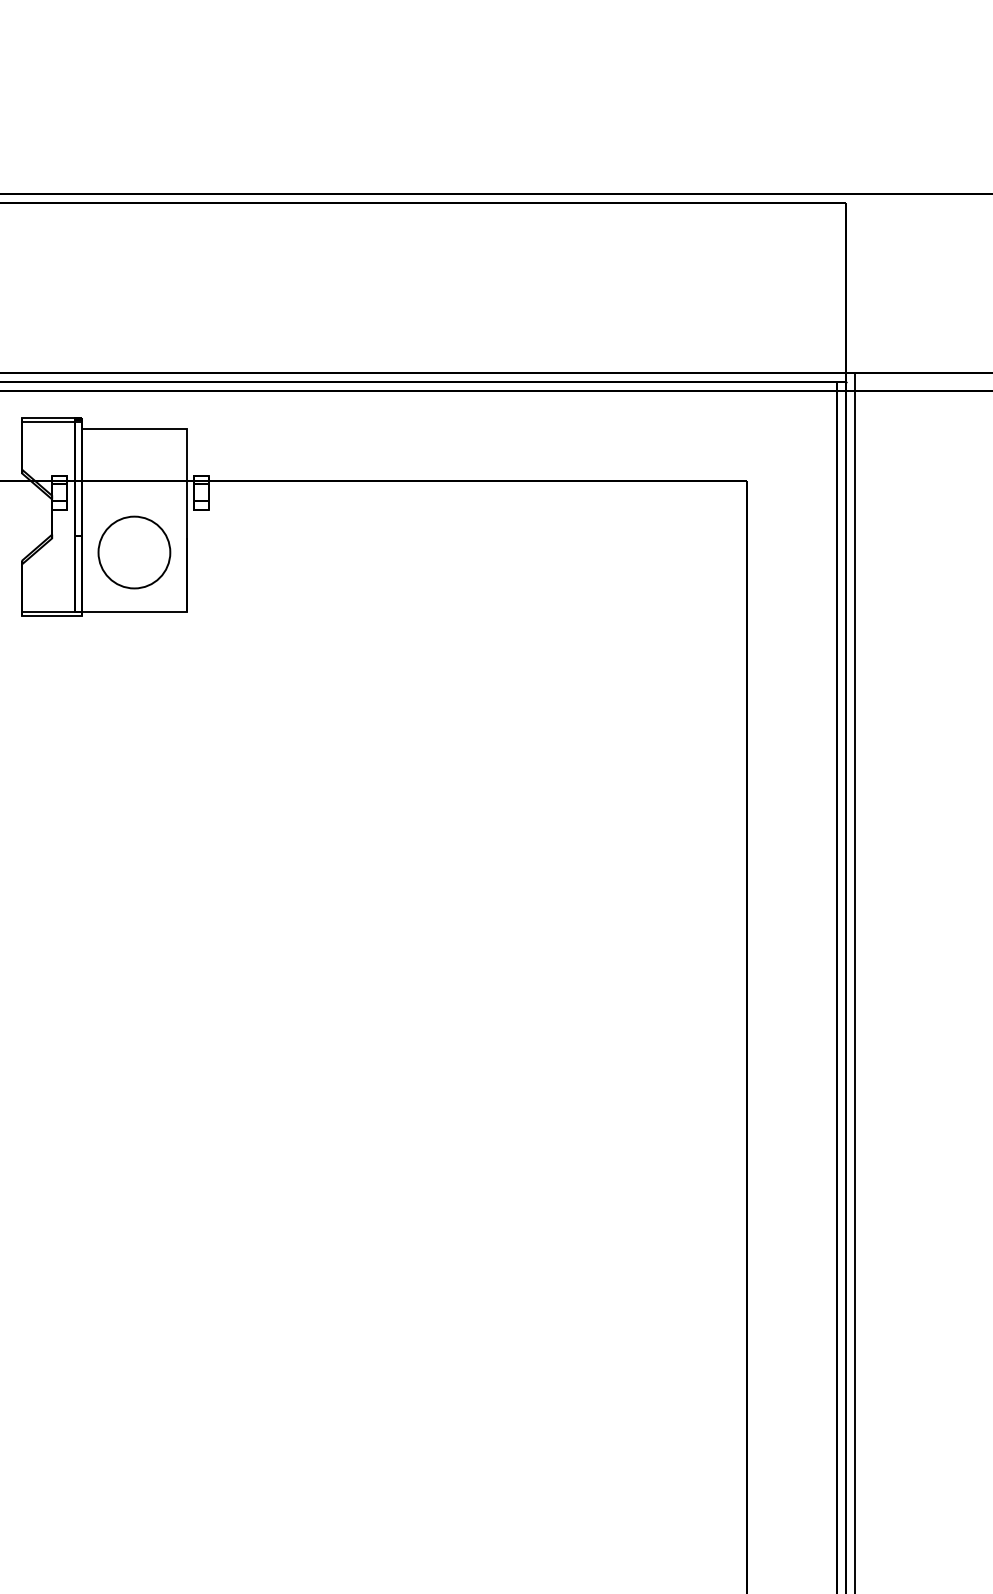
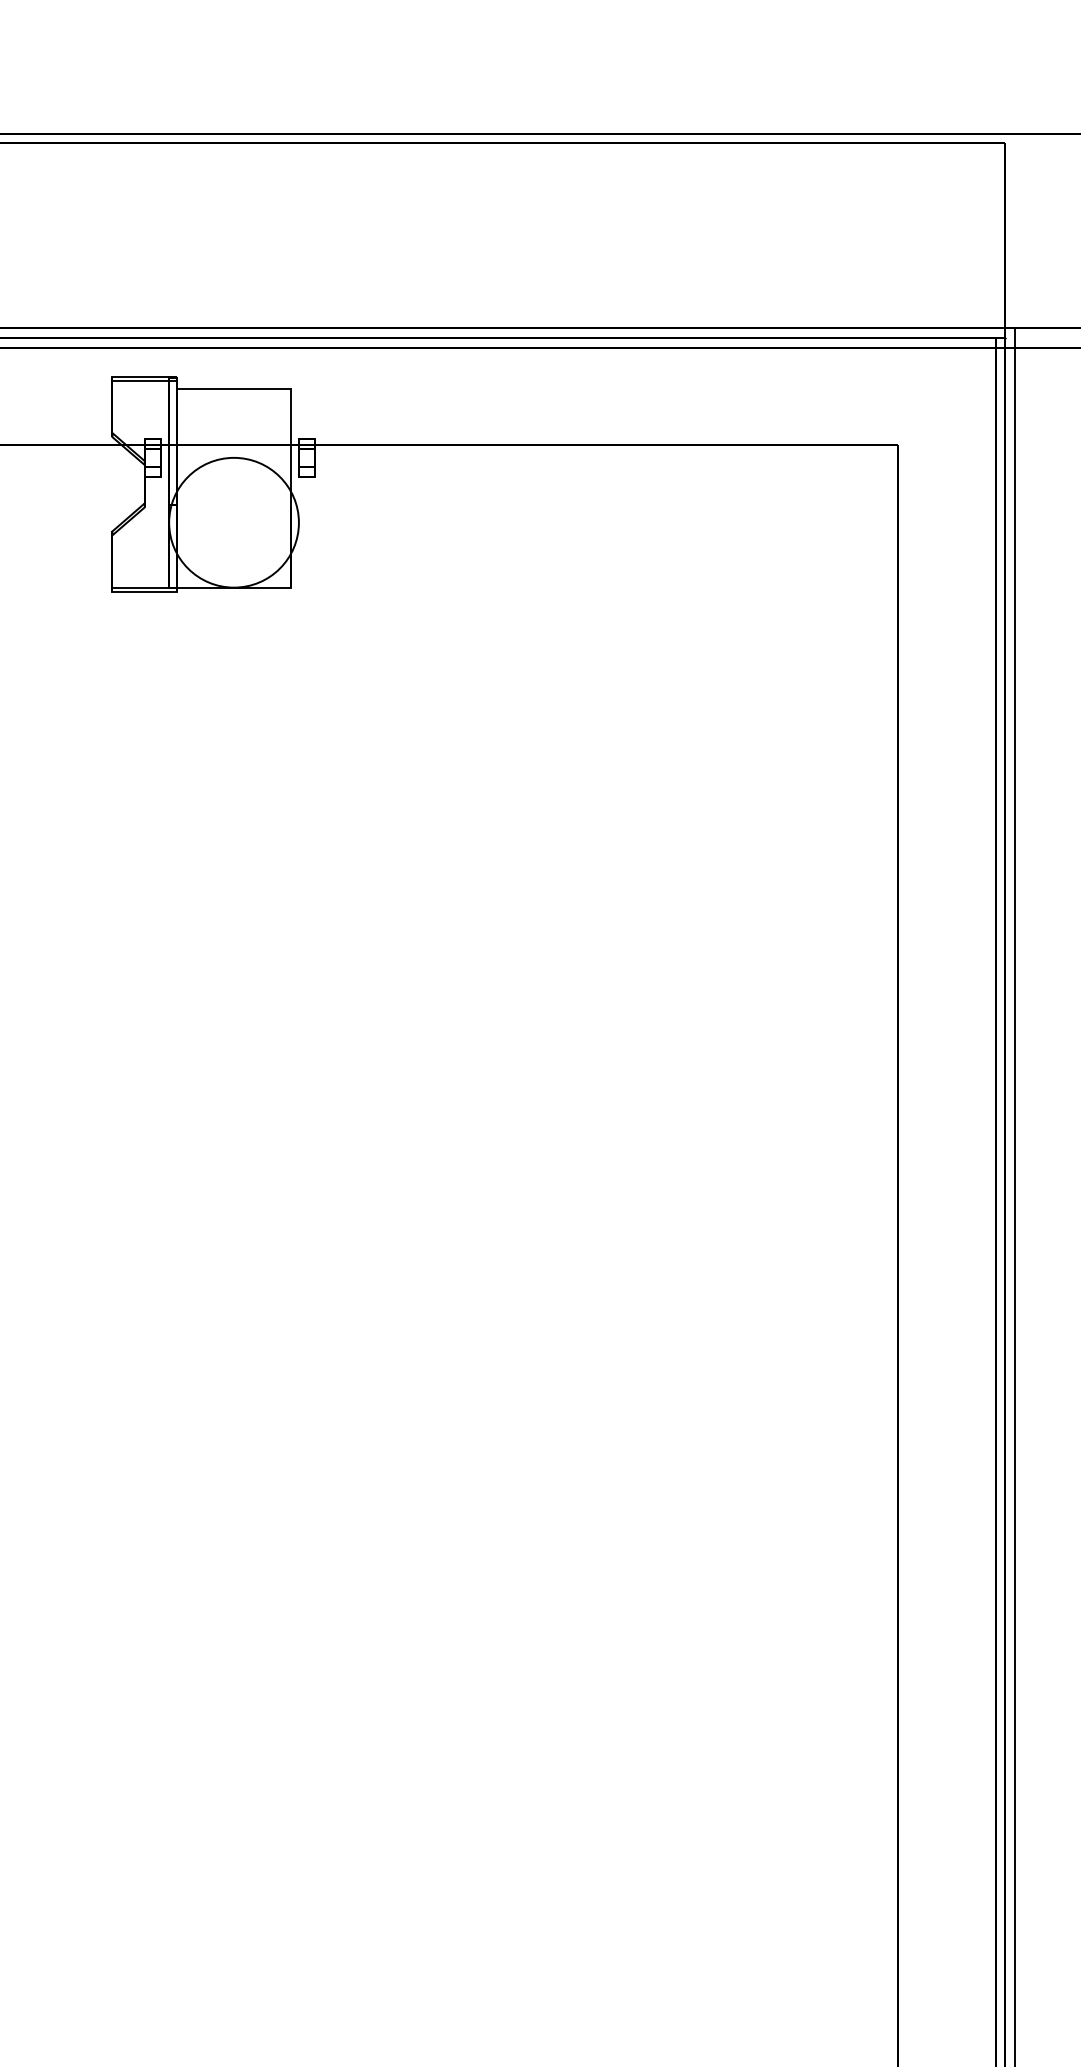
circle: (133, 552) -> (233, 522), size x1.67

